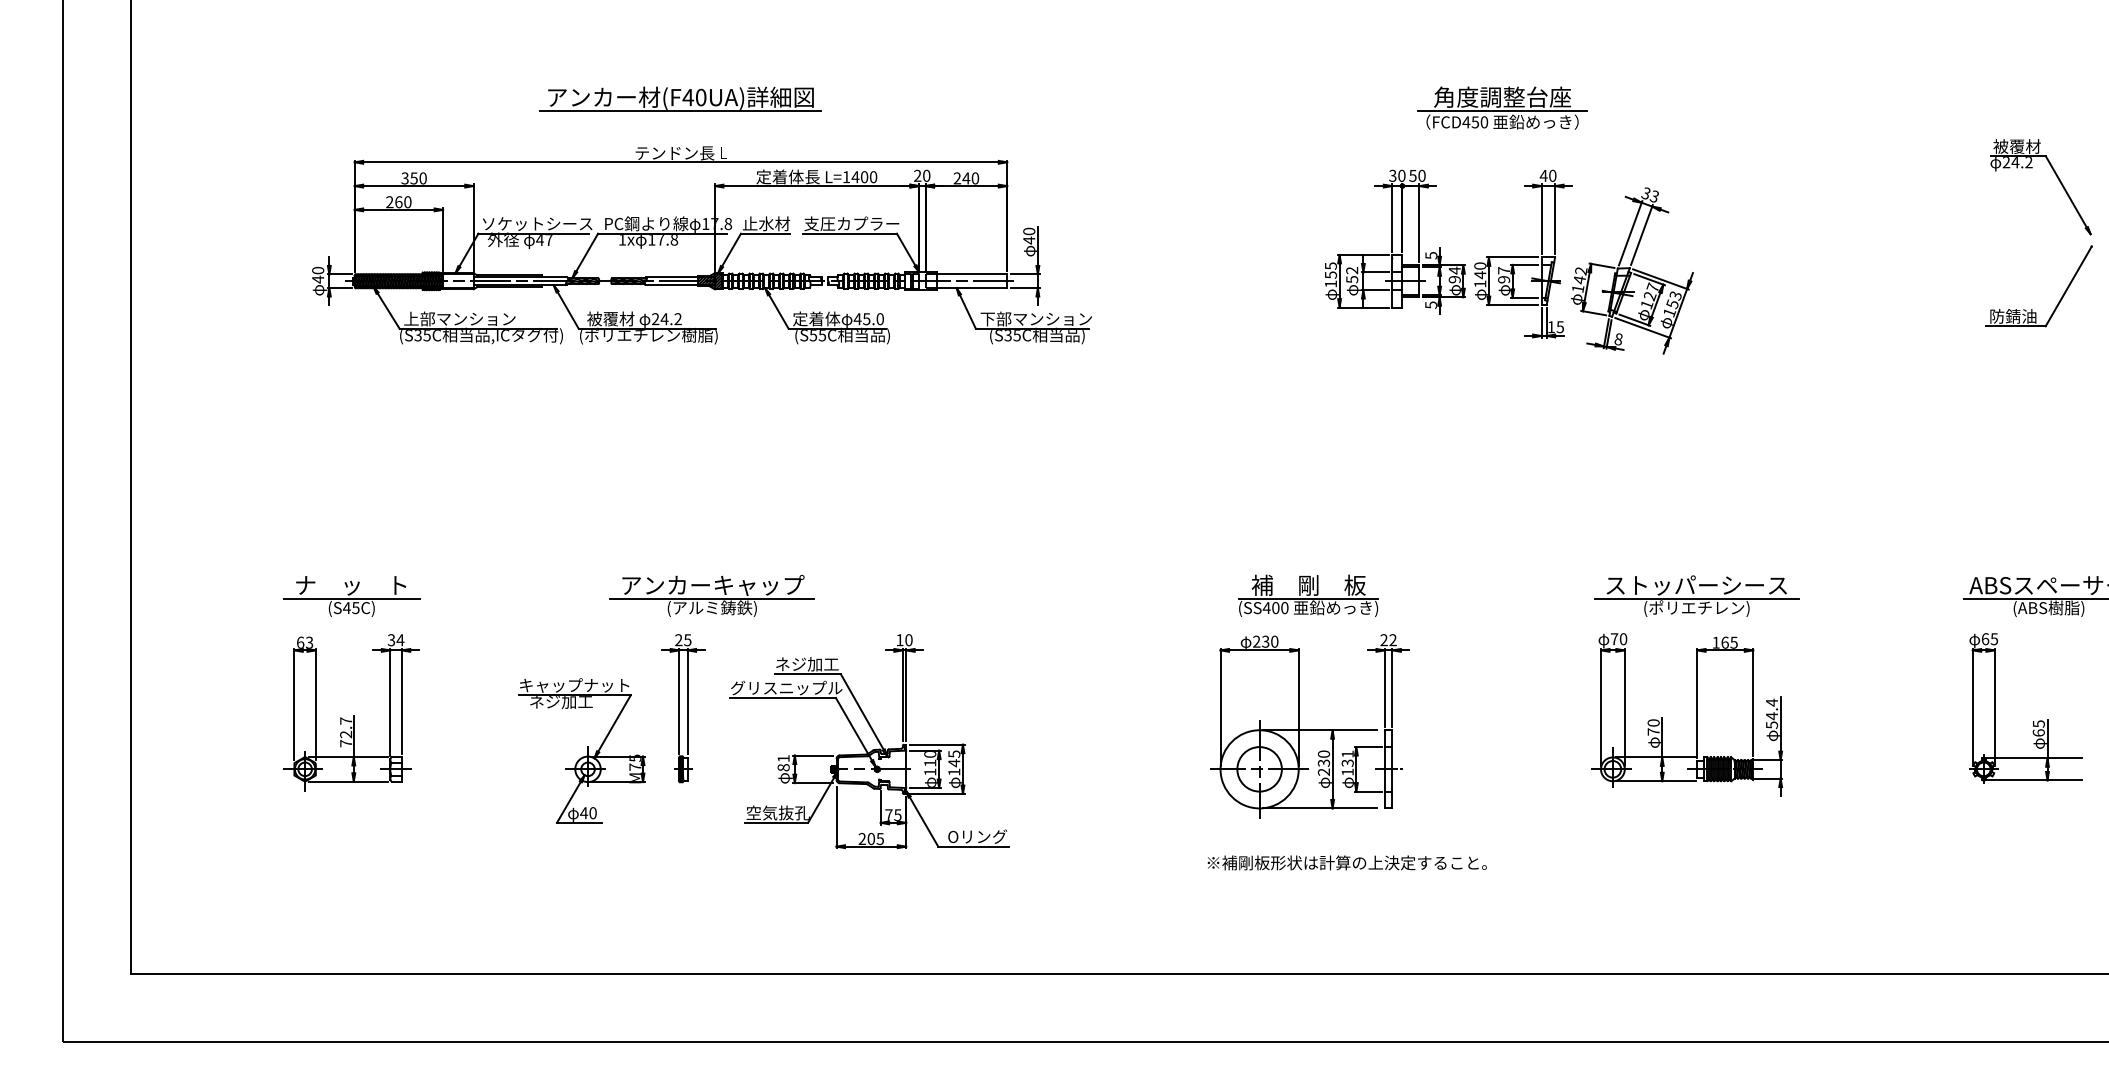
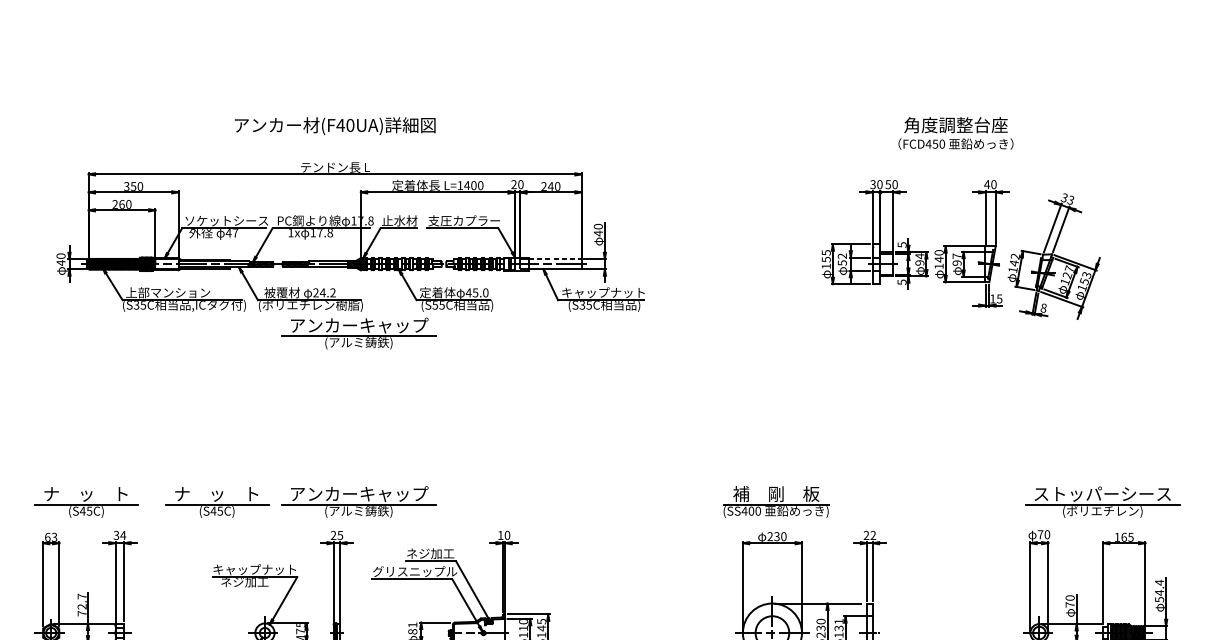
line: (680, 111) -> (334, 135), removed
line: (1502, 111) -> (955, 135), removed
line: (972, 274) -> (555, 259), solid -> dashed
text: (1035, 318) -> (603, 292), 下部マンション -> キャップナット
part: (711, 372) -> (358, 333), added
part: (1308, 595) -> (776, 501), moved
part: (524, 596) -> (216, 502), added

